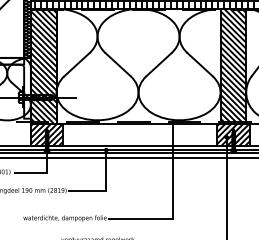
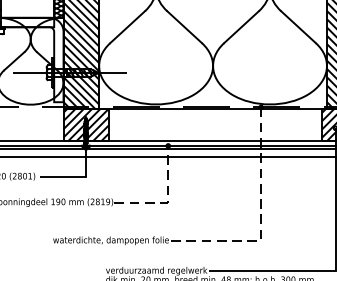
line: (106, 190) -> (168, 201), solid -> dashed
line: (173, 202) -> (261, 218), solid -> dashed

